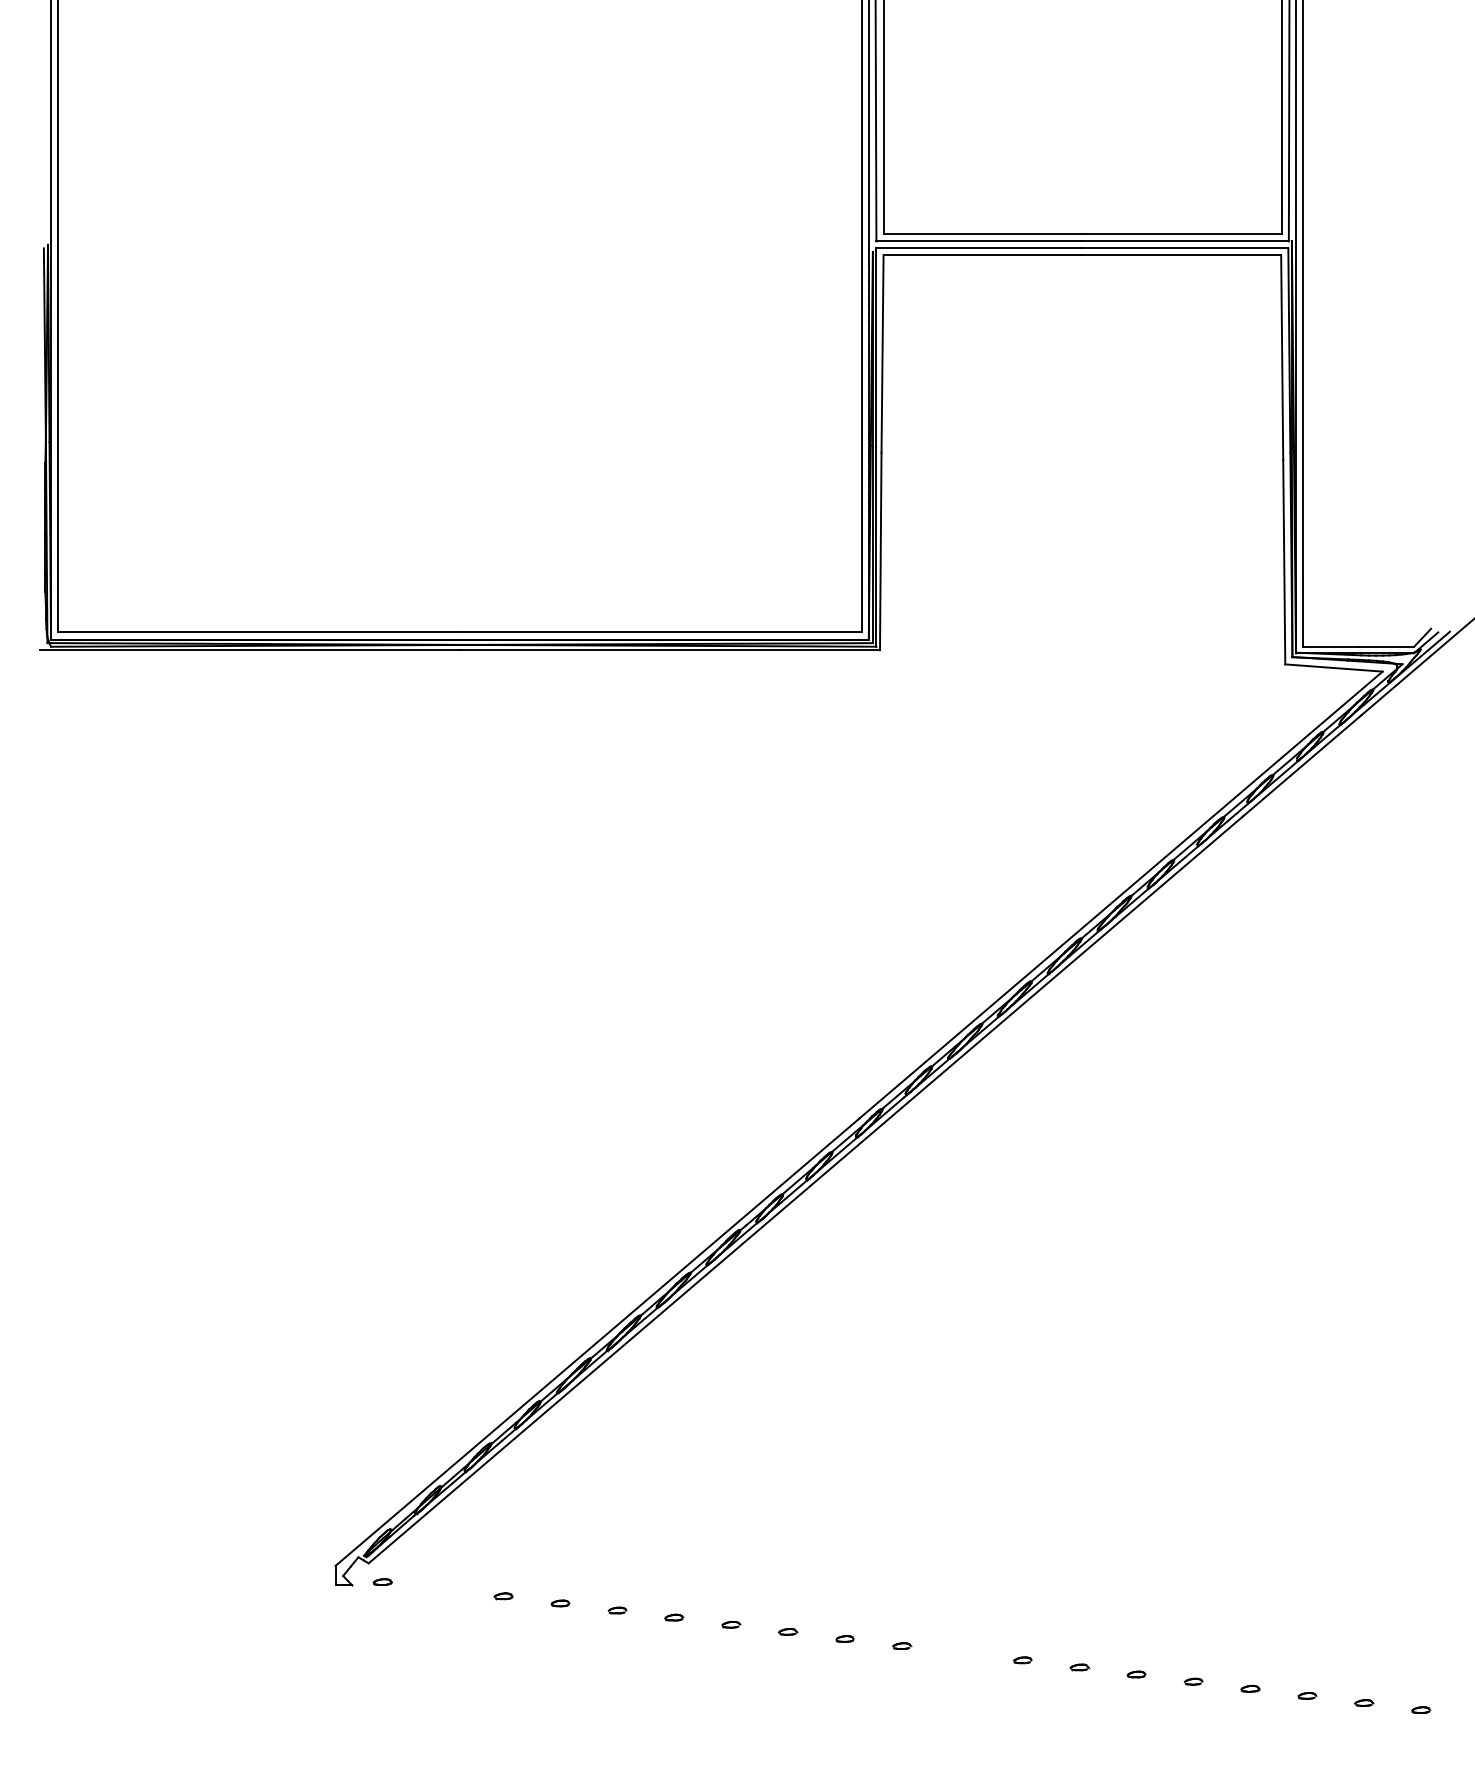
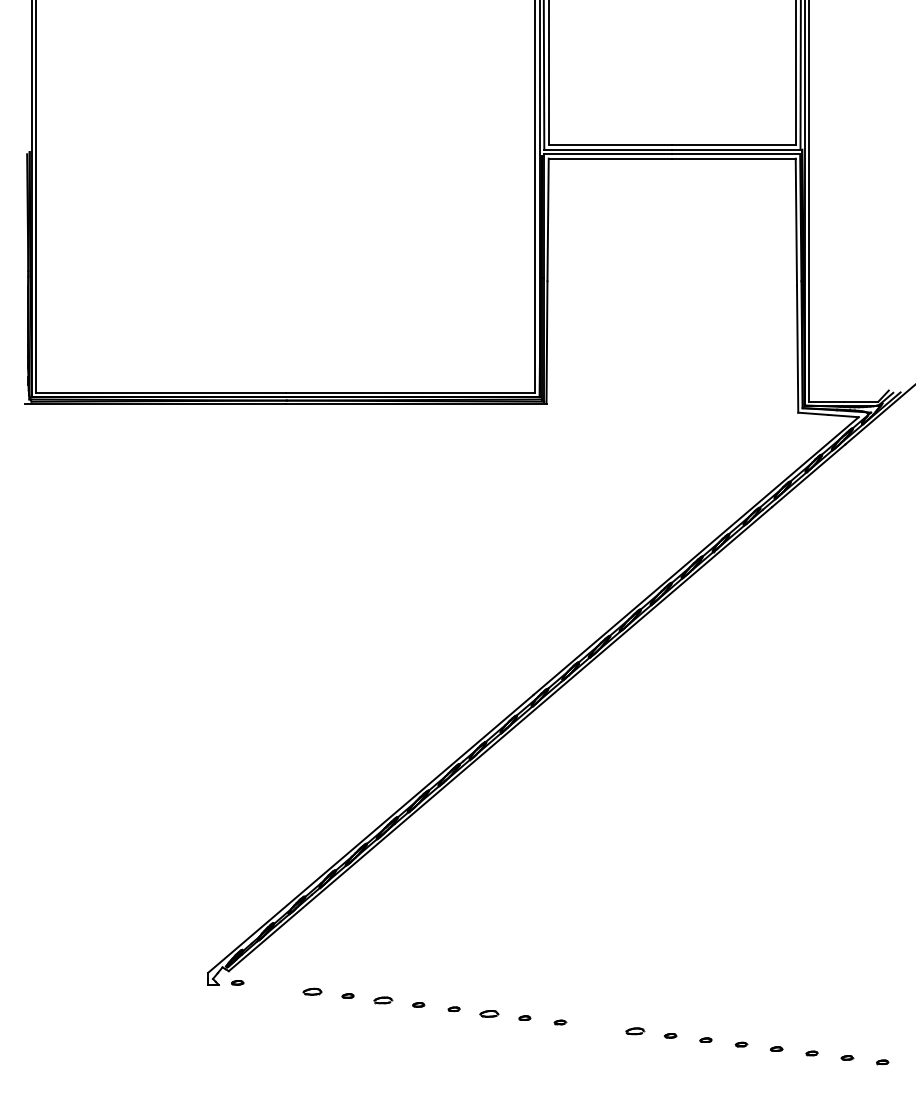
part: (503, 1596) -> (312, 991), size x1.6
part: (617, 1610) -> (383, 1000), size x1.6
part: (788, 1631) -> (489, 1013), size x1.6
part: (1023, 1660) -> (635, 1031), size x1.6

